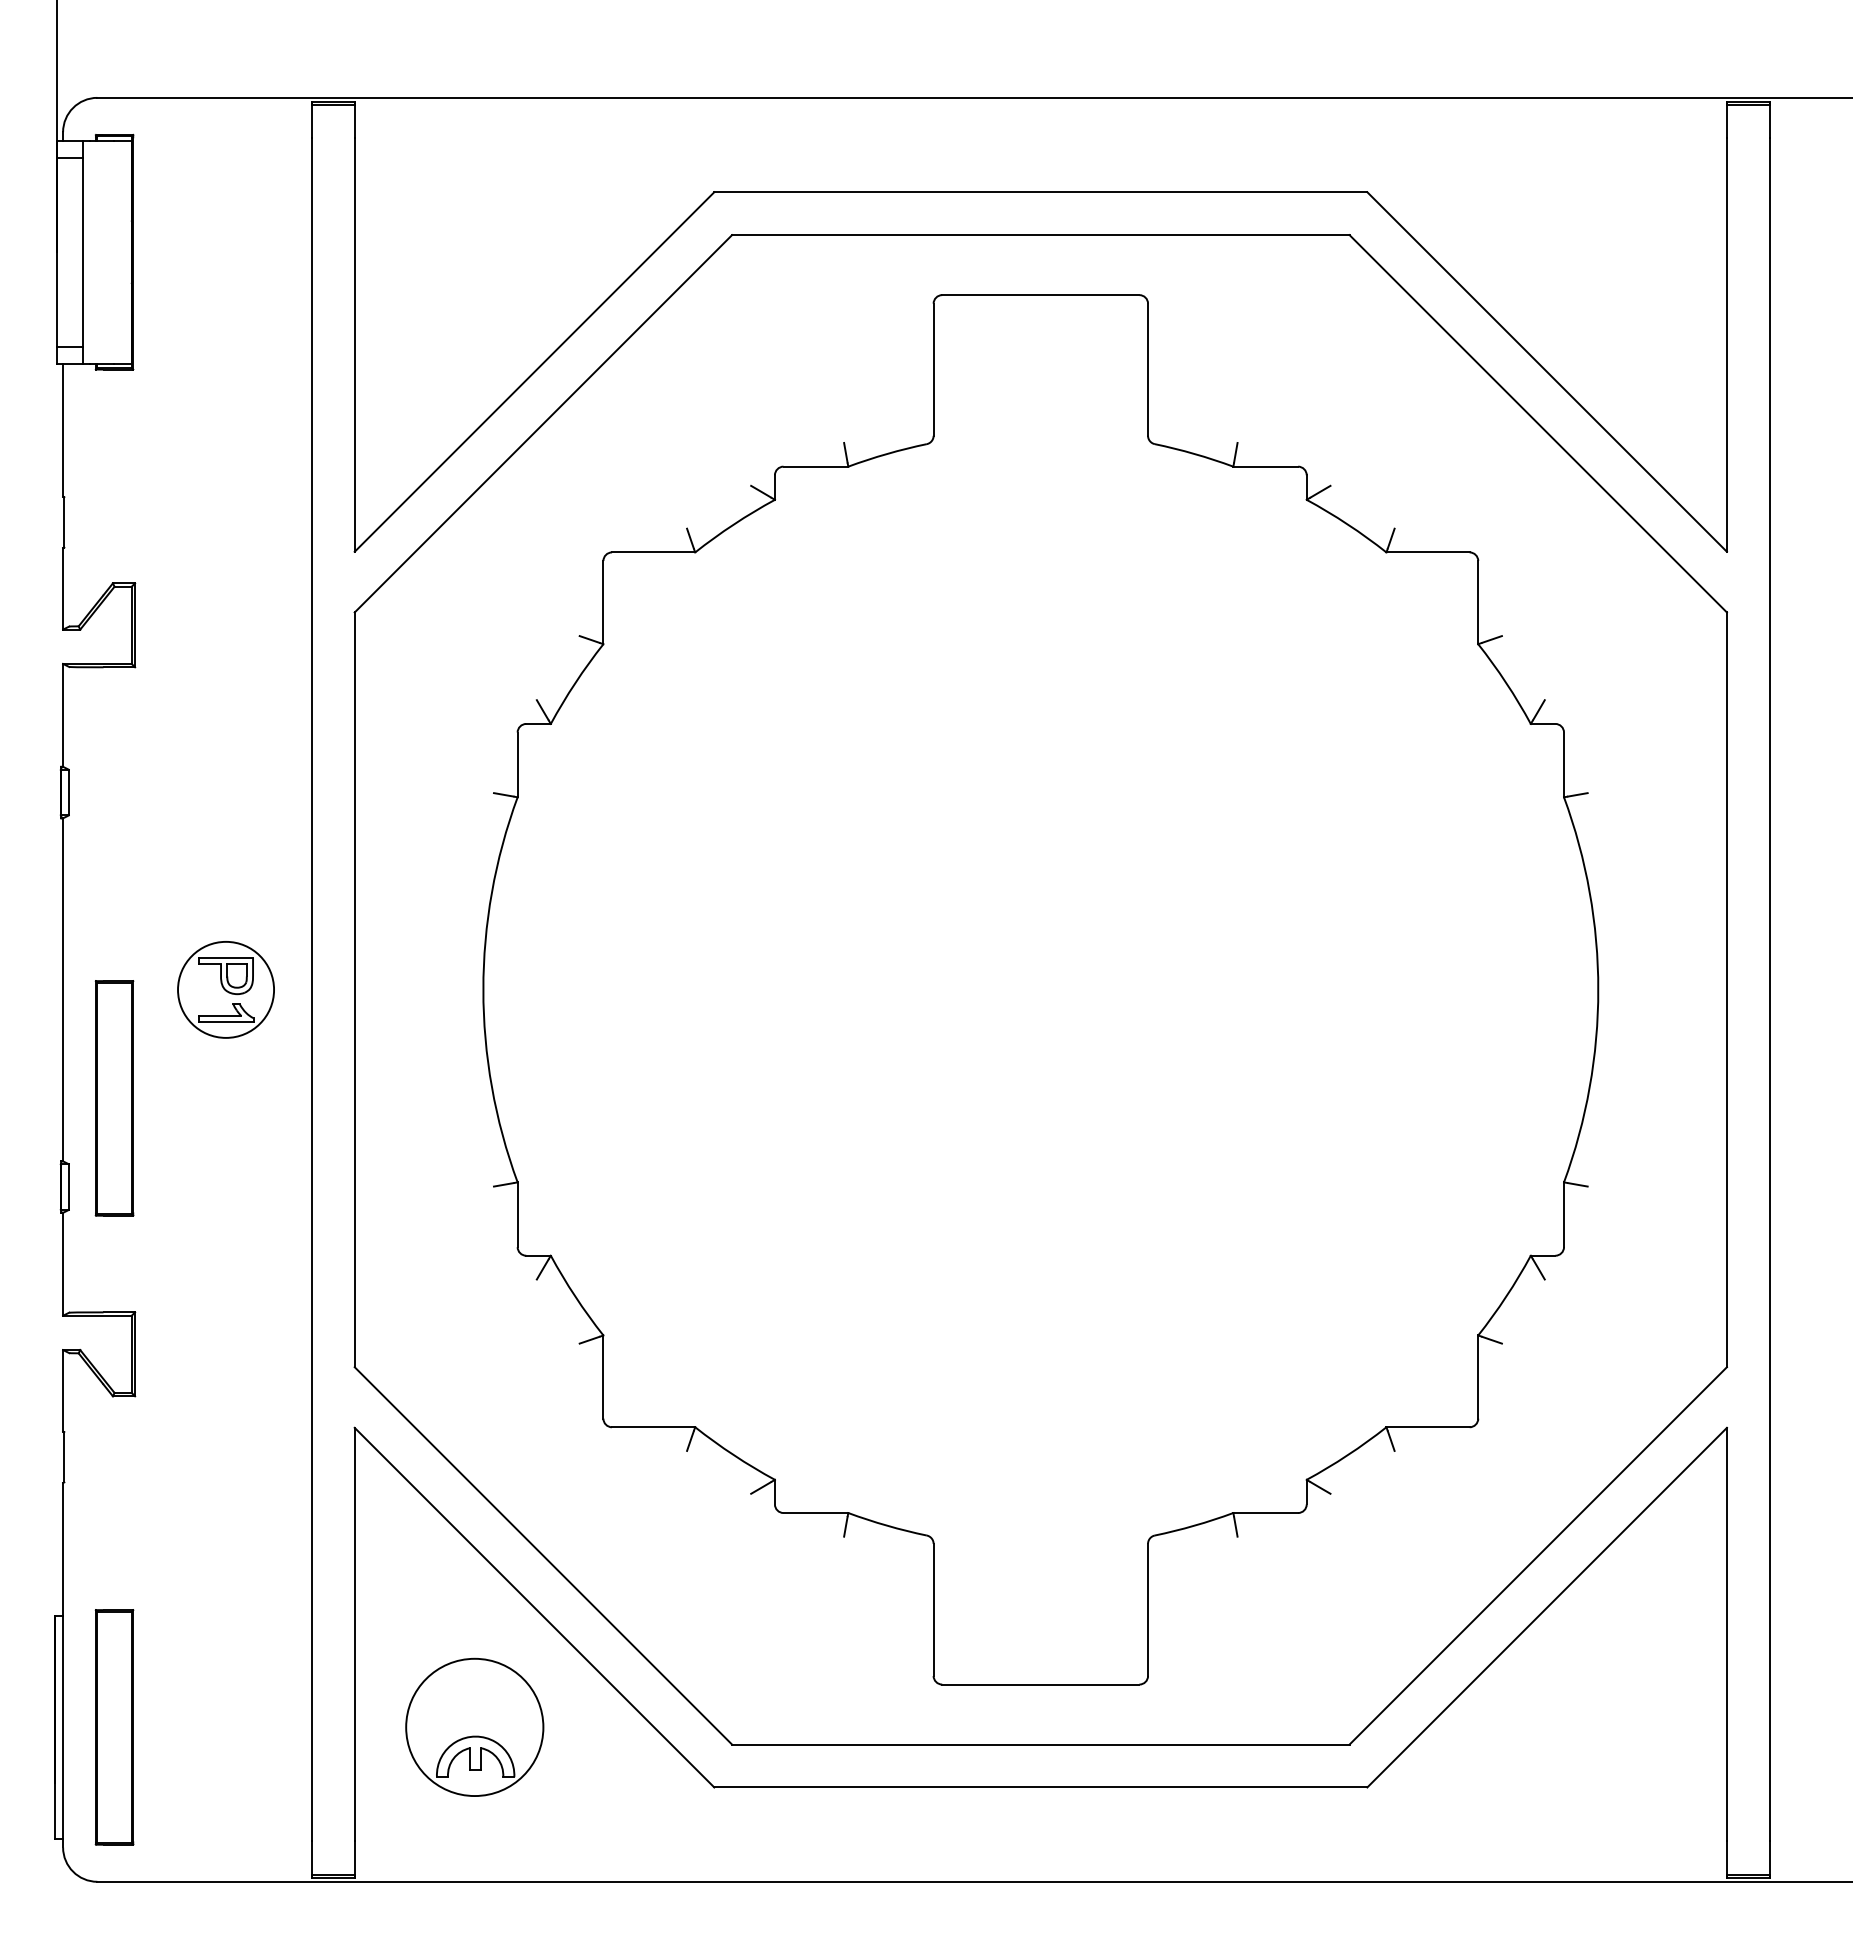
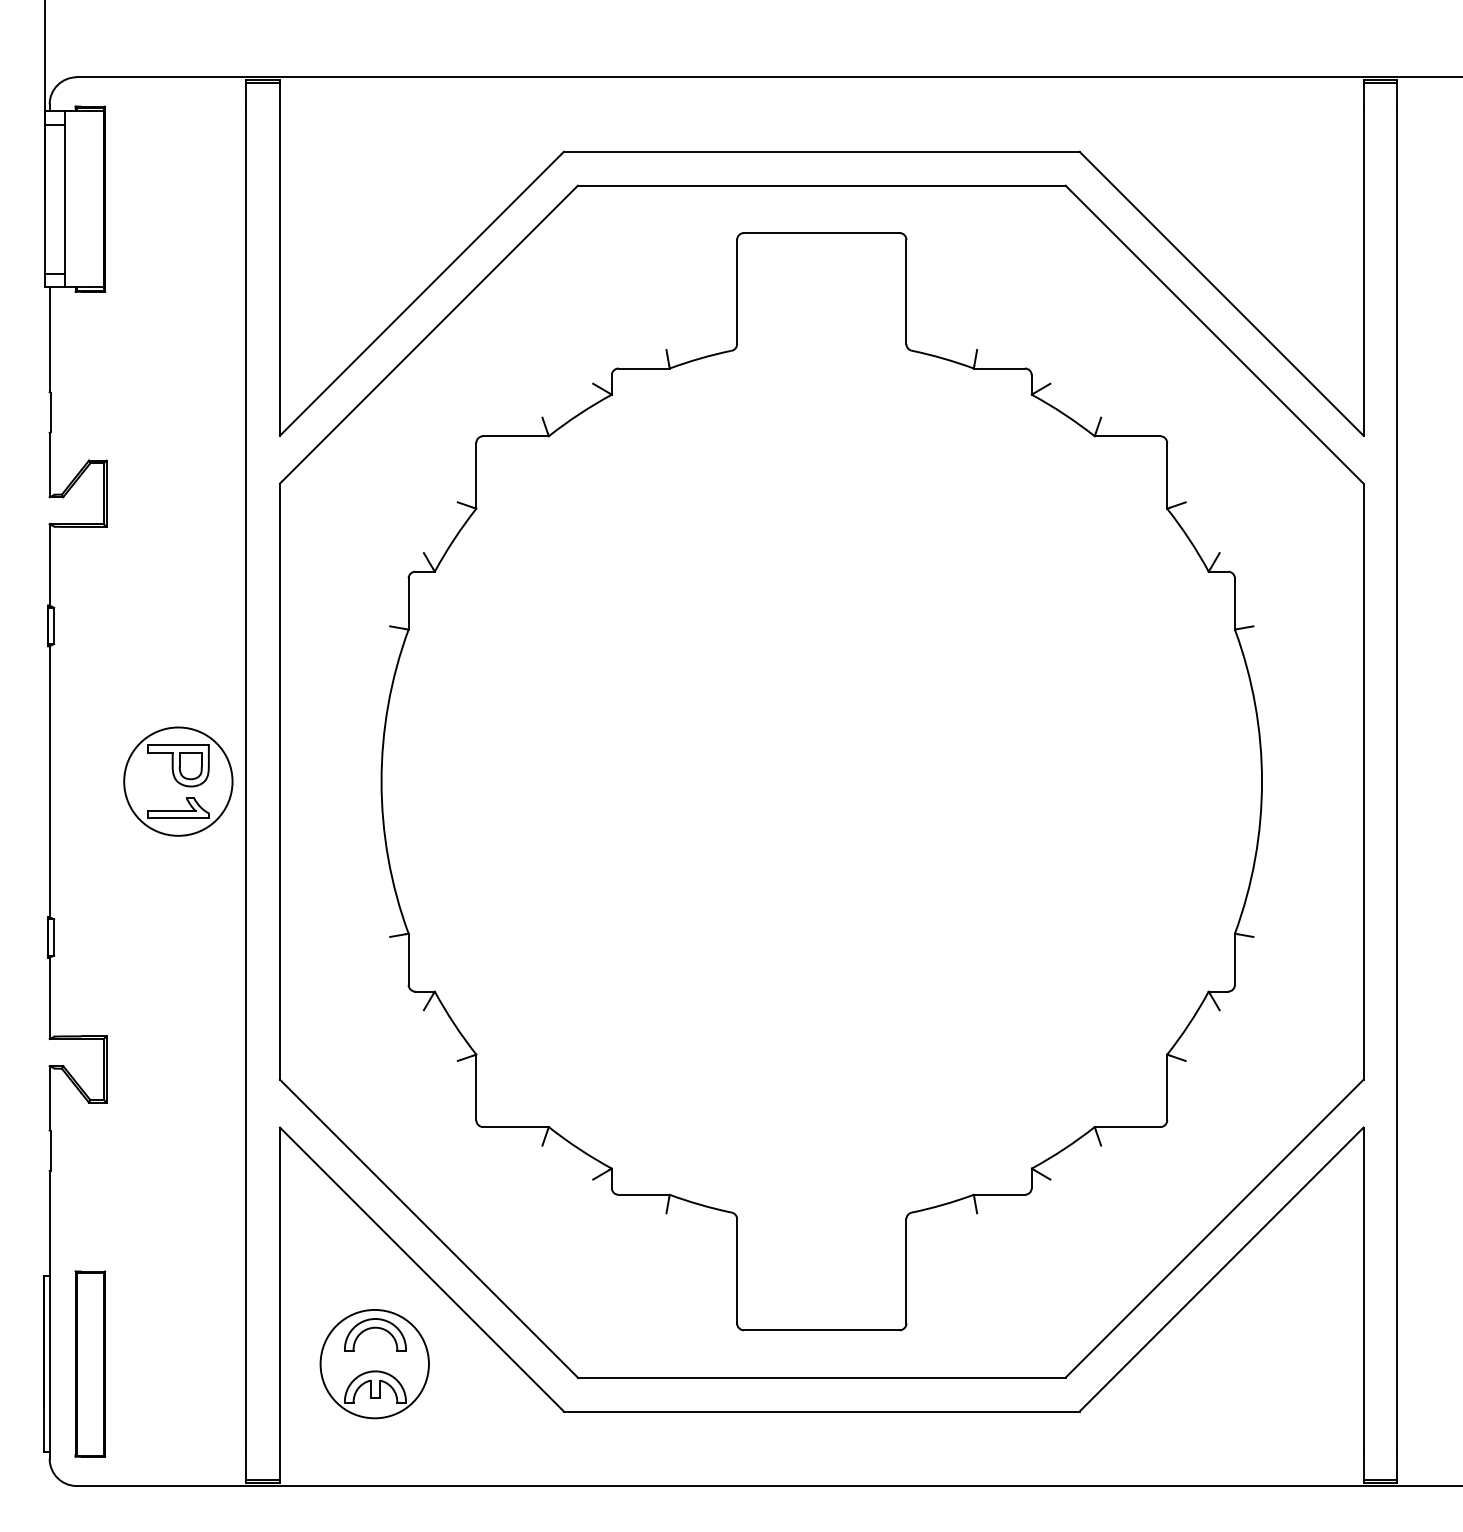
part: (225, 989) -> (177, 781), size x1.43
part: (114, 1098) -> (90, 867), removed
part: (475, 1682) -> (375, 1328), added

